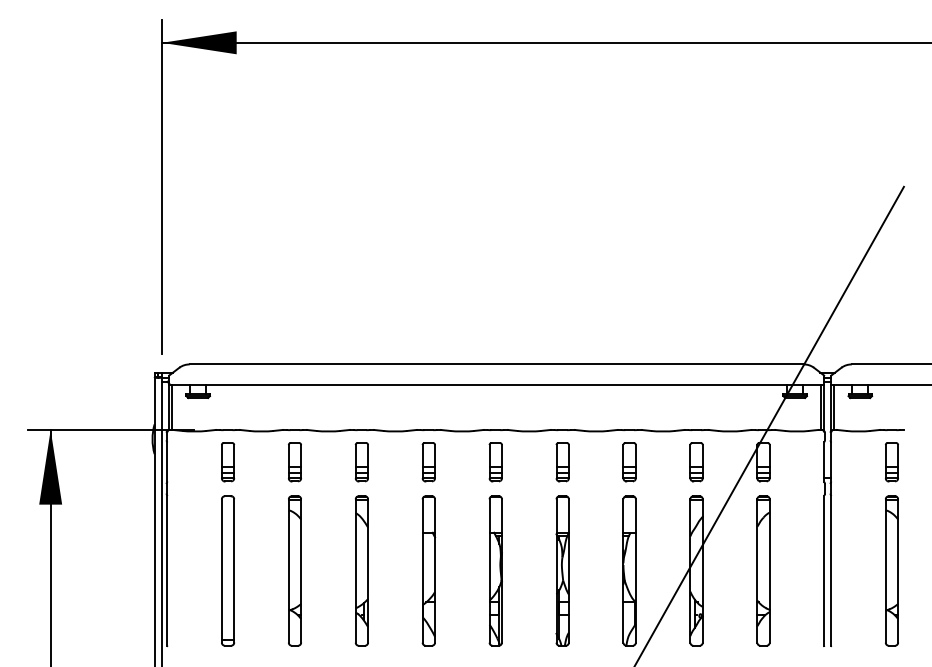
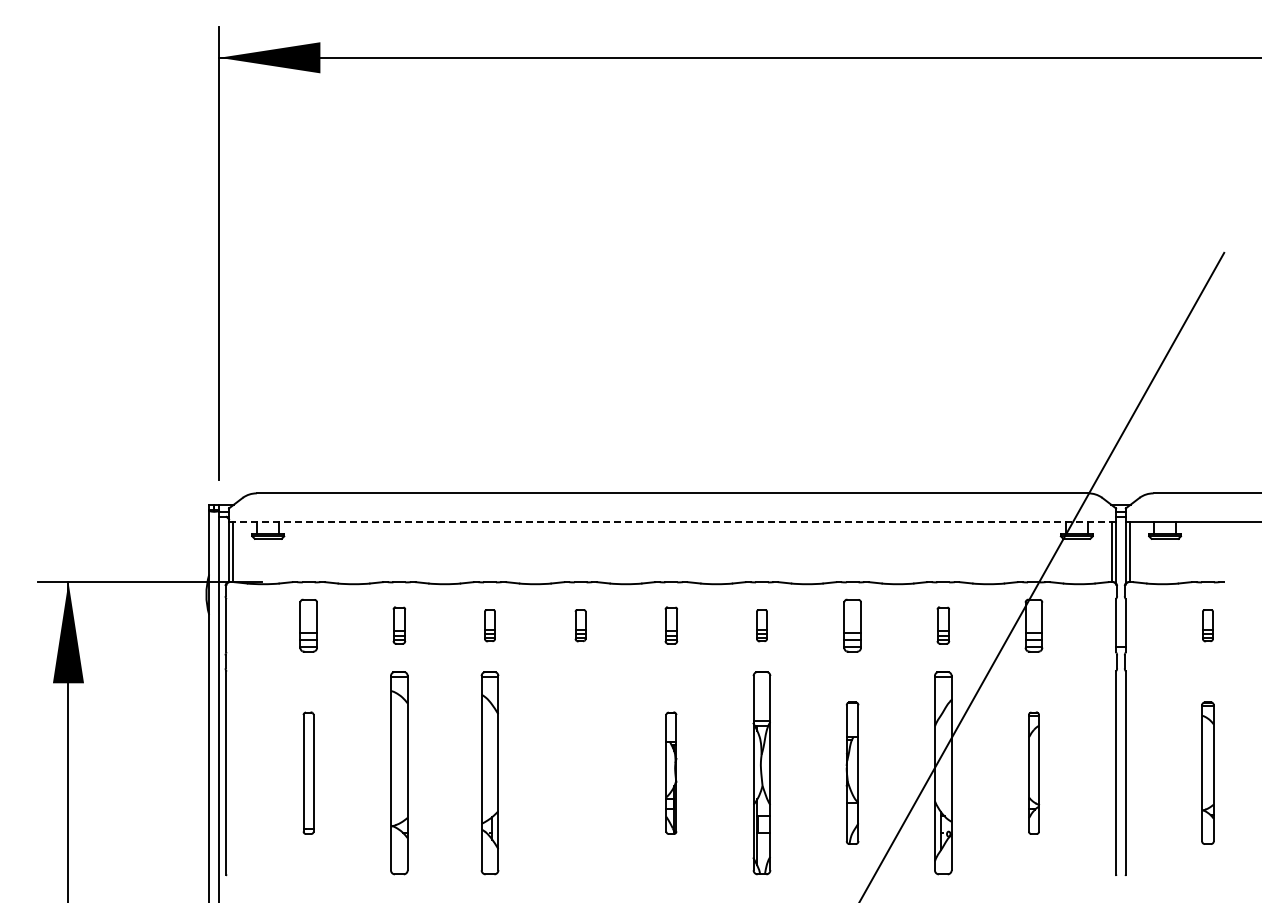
line: (496, 385) -> (672, 521), solid -> dashed
part: (295, 461) -> (399, 625), size x0.7
part: (361, 461) -> (489, 625), size x0.6
part: (428, 461) -> (580, 625), size x0.6
part: (495, 461) -> (671, 625), size x0.7
part: (562, 461) -> (761, 625), size x0.6
part: (696, 461) -> (943, 625), size x0.7
part: (891, 461) -> (1207, 625), size x0.6
part: (227, 571) -> (308, 773), size x0.6
part: (428, 571) -> (580, 773), removed
part: (495, 571) -> (671, 773), size x0.6
part: (629, 571) -> (852, 773), size x0.7
part: (763, 571) -> (1033, 773), size x0.6
part: (891, 571) -> (1207, 773), size x0.7

